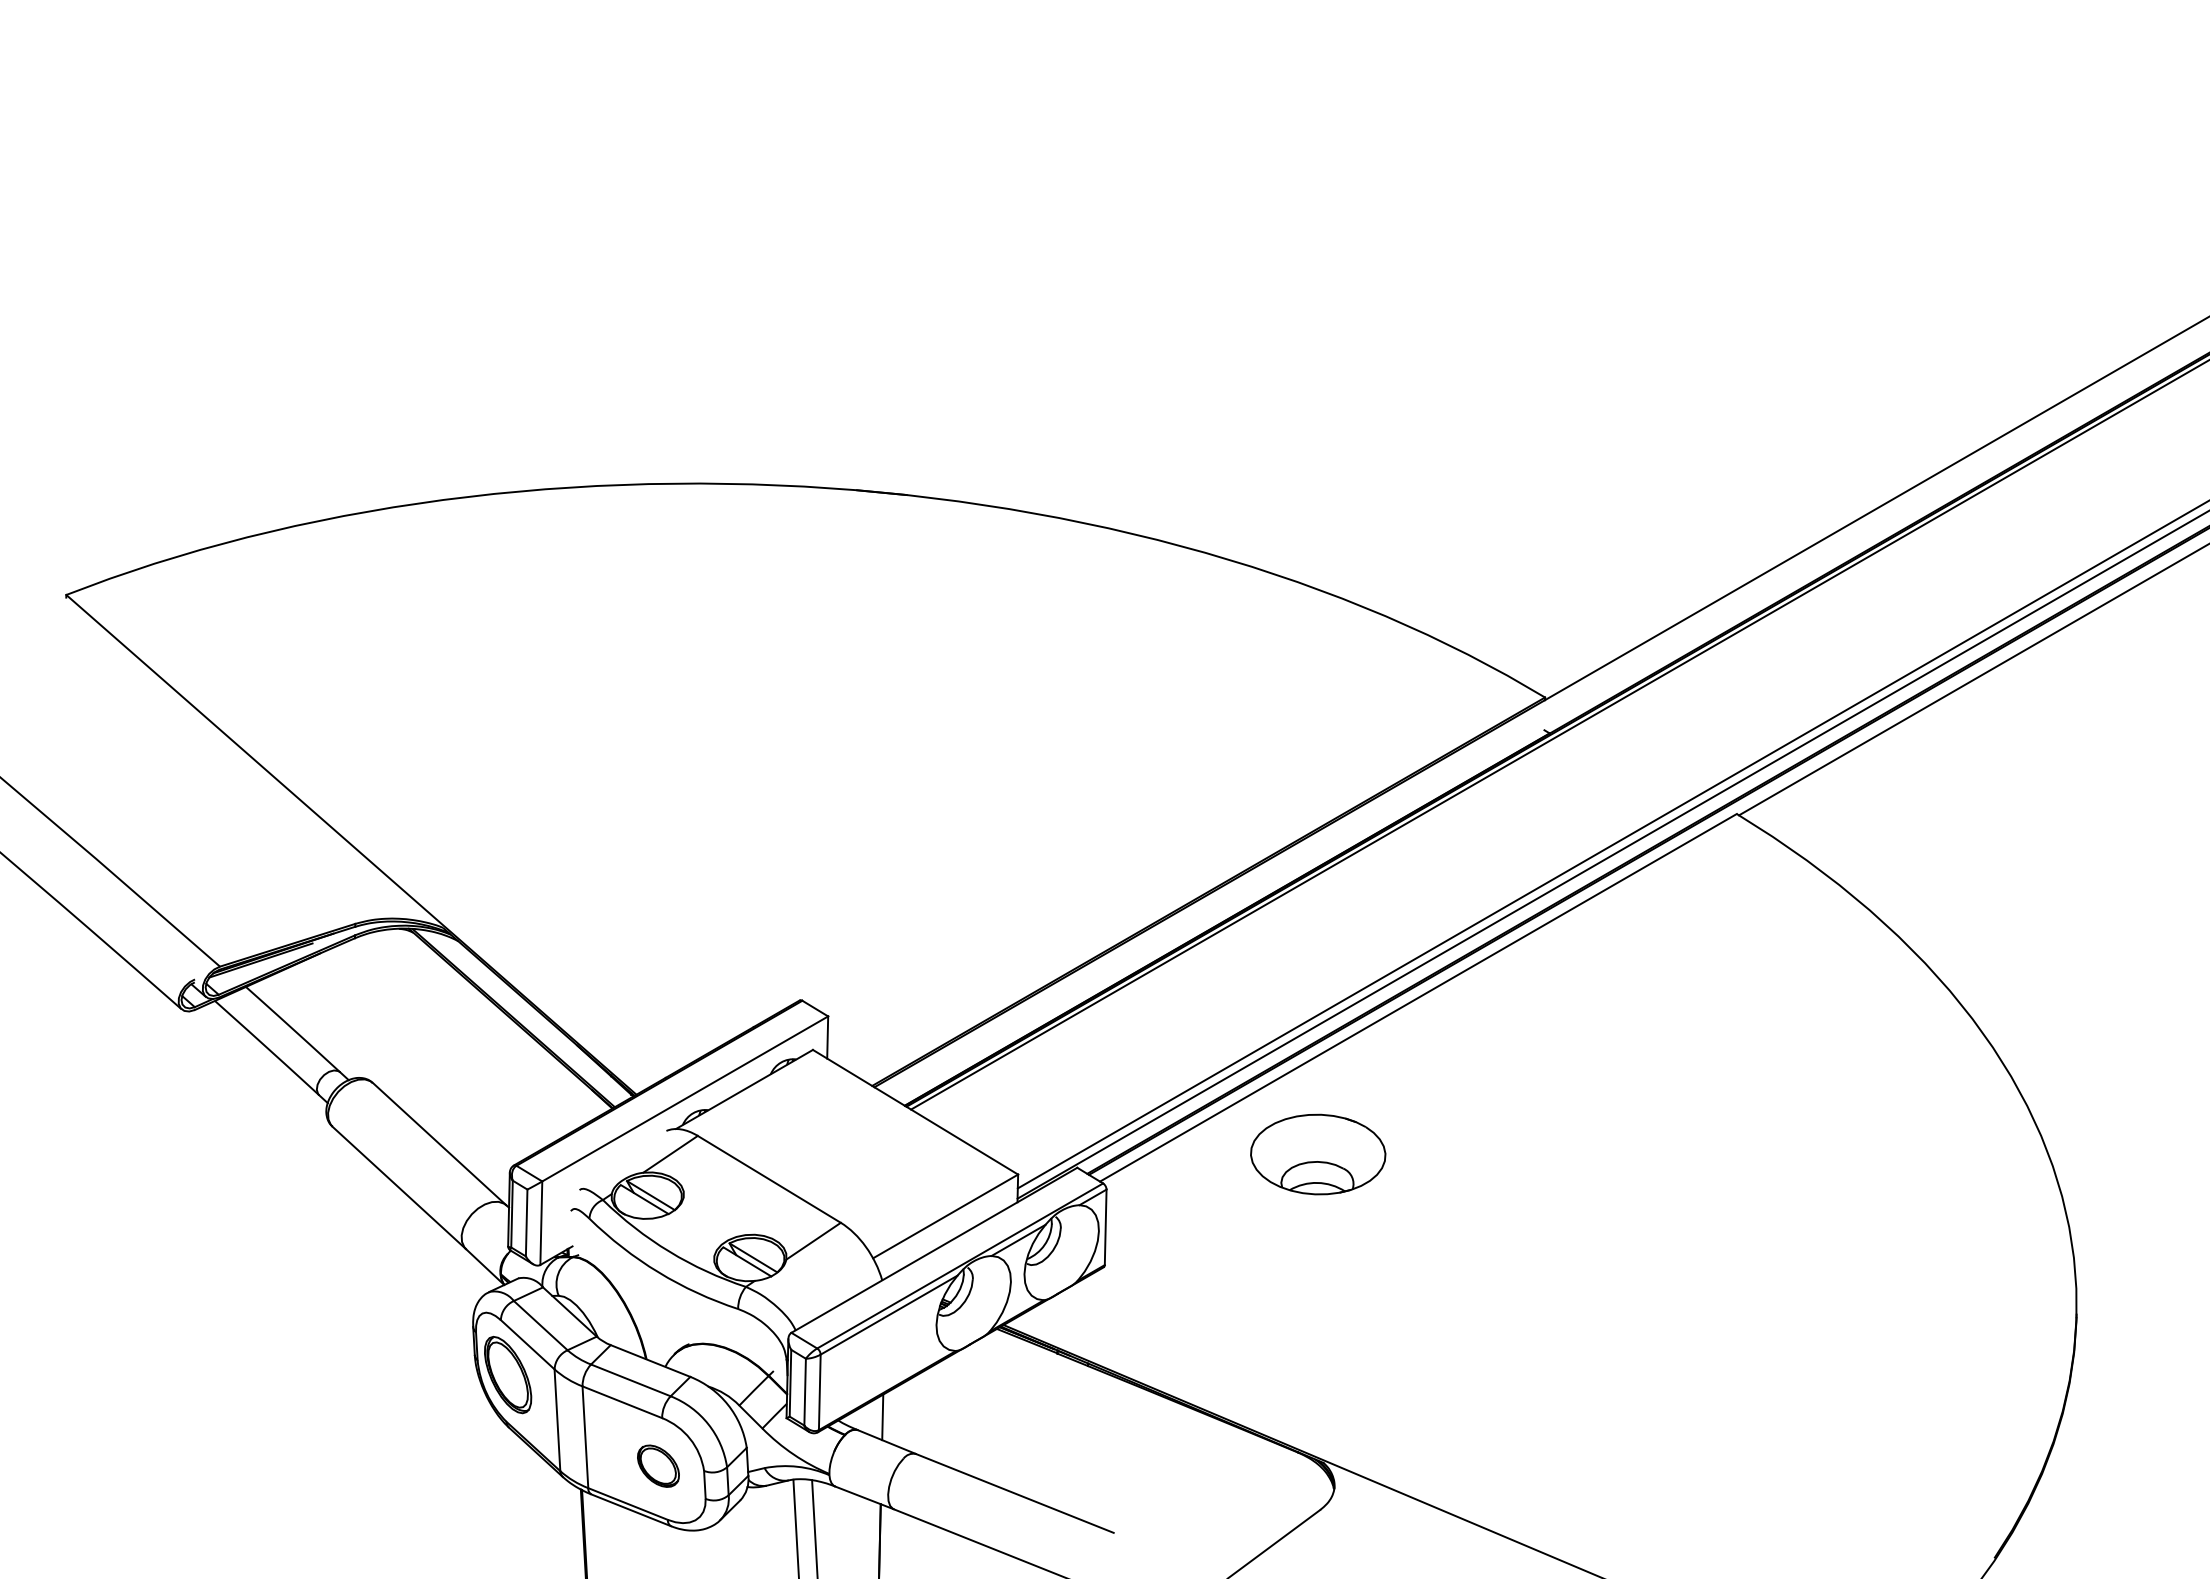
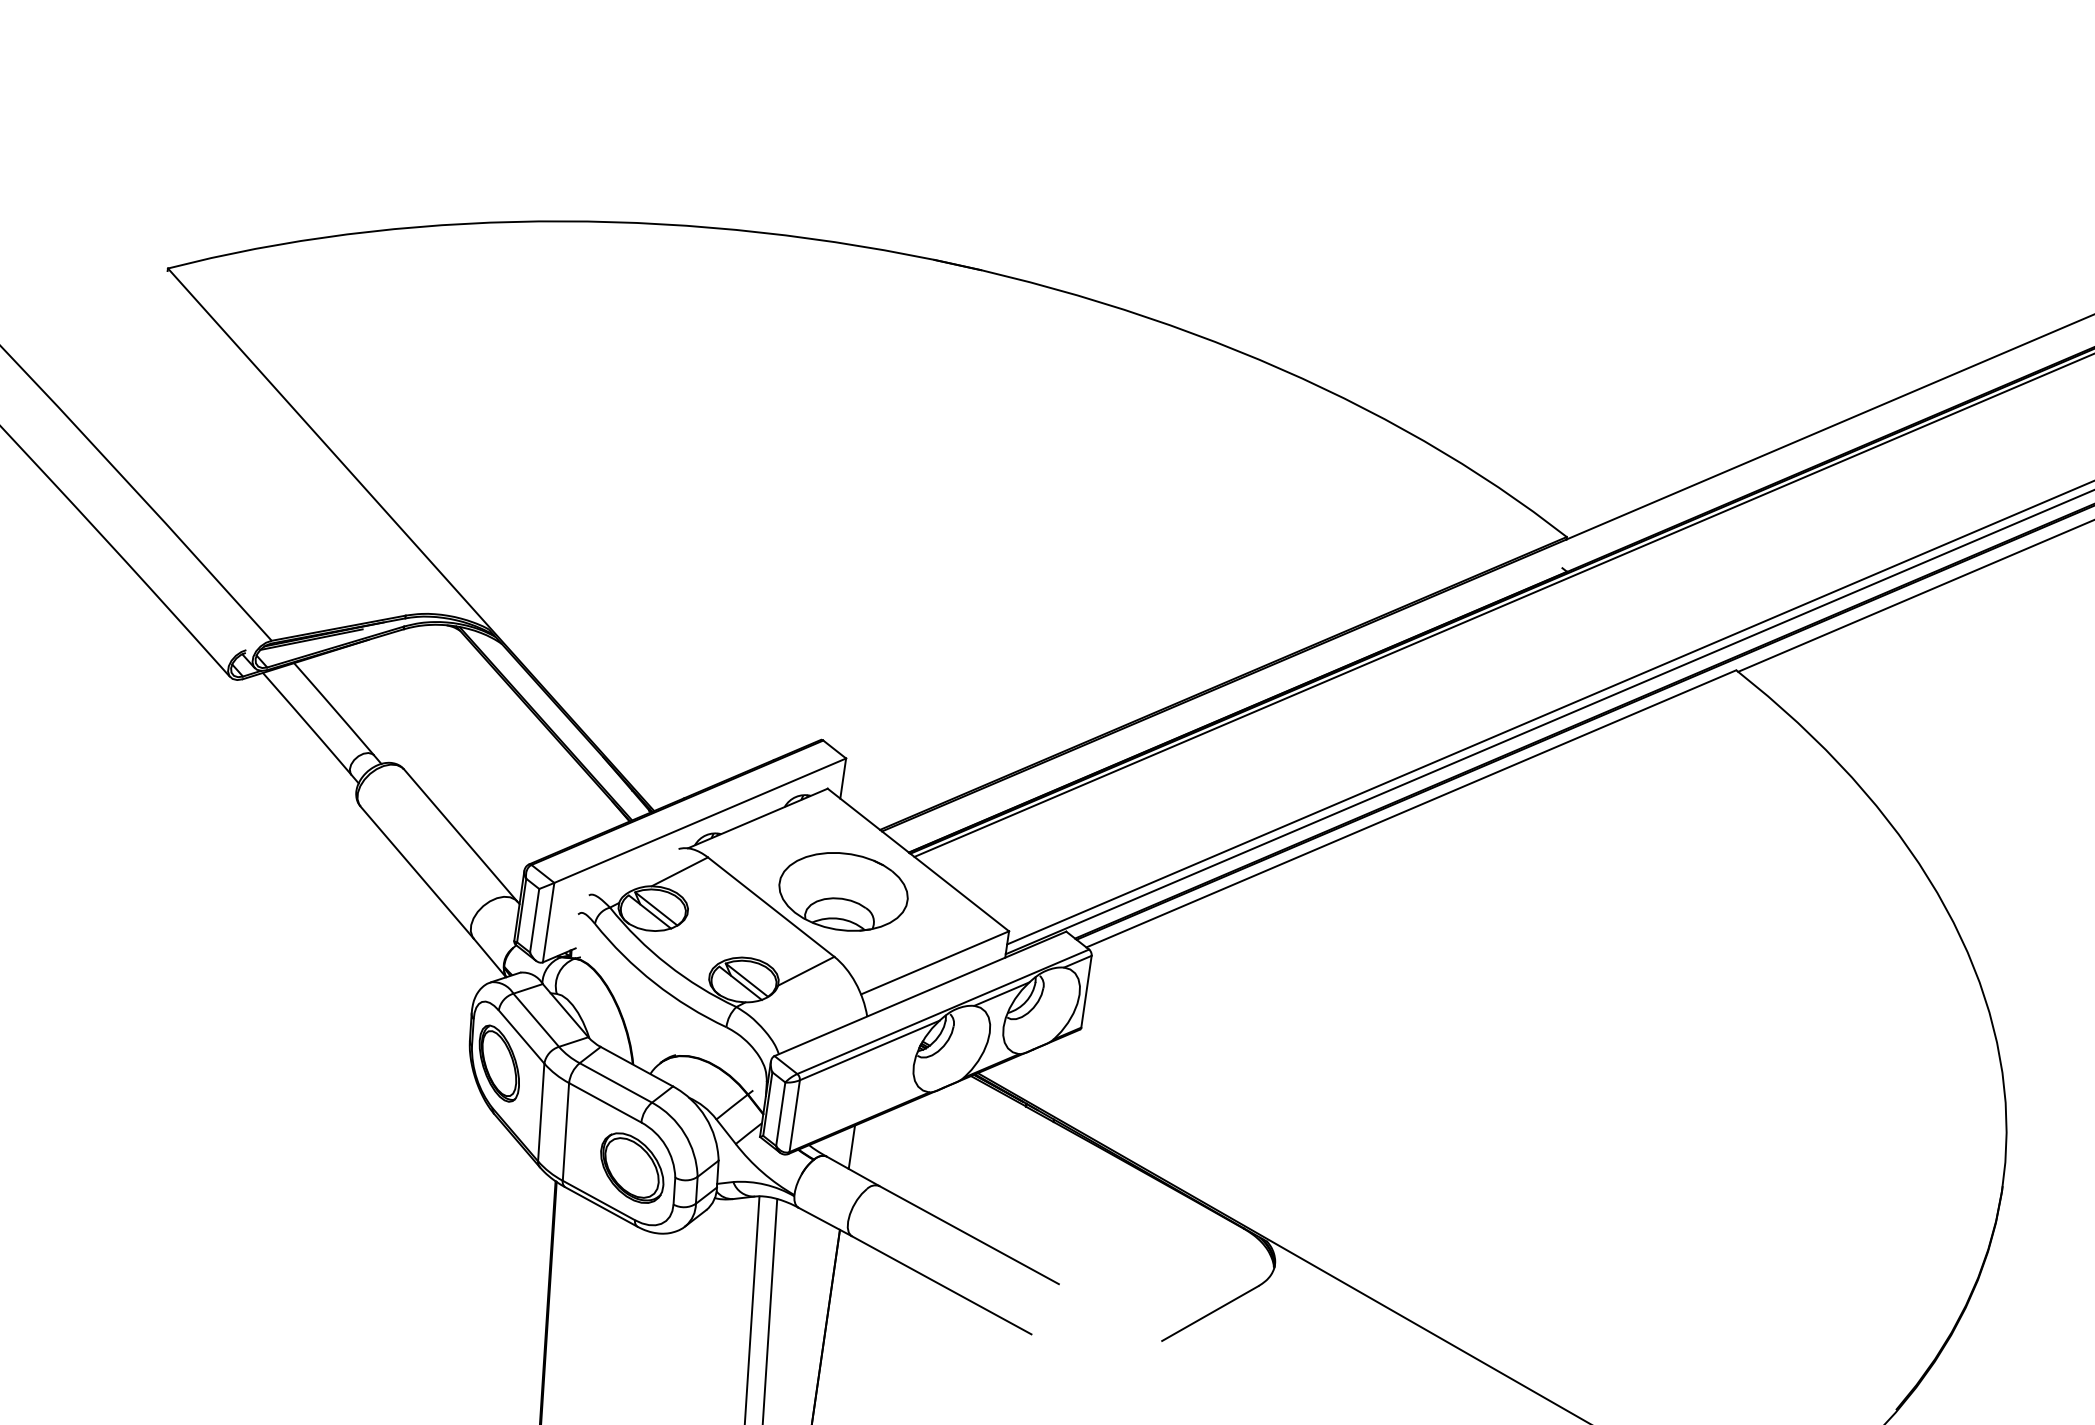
part: (1318, 1154) -> (843, 891), moved
part: (658, 1465) -> (632, 1167), size x1.67

